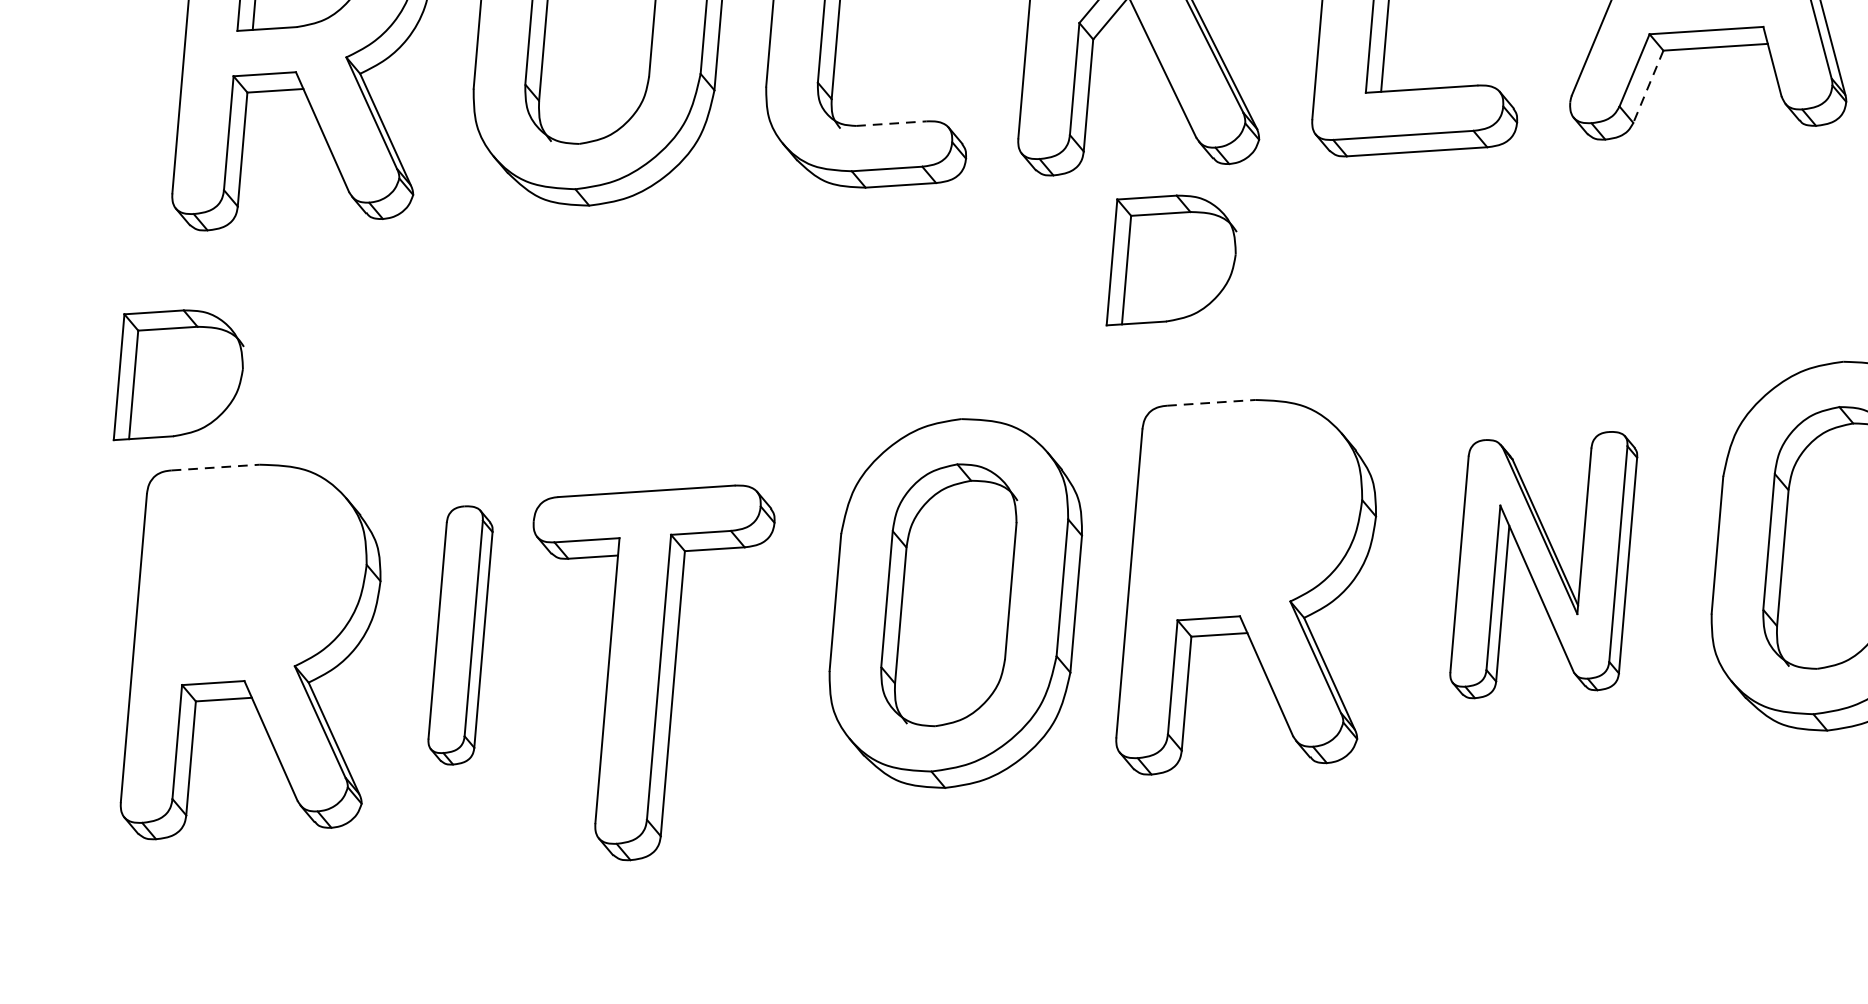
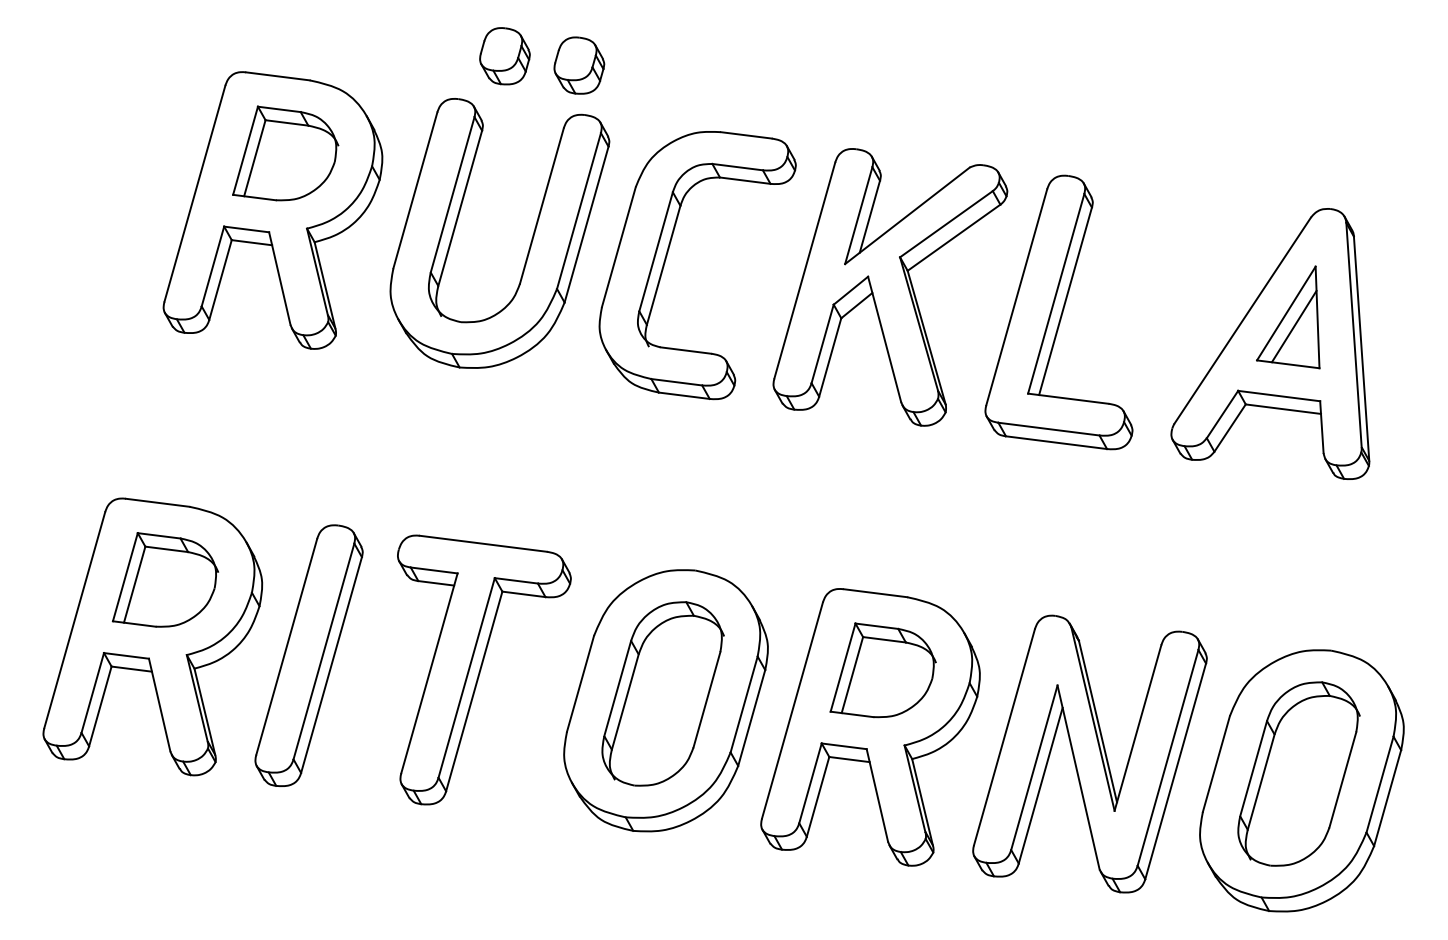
line: (1647, 87) -> (1229, 428), dashed -> solid
line: (892, 123) -> (686, 350), dashed -> solid
part: (1166, 256) -> (882, 670), moved
part: (174, 369) -> (165, 579), moved
line: (1211, 403) -> (875, 593), dashed -> solid
line: (215, 467) -> (157, 502), dashed -> solid
part: (1542, 564) -> (1089, 753), size x1.43
part: (459, 635) -> (308, 655), size x1.43
part: (680, 661) -> (484, 669), moved

